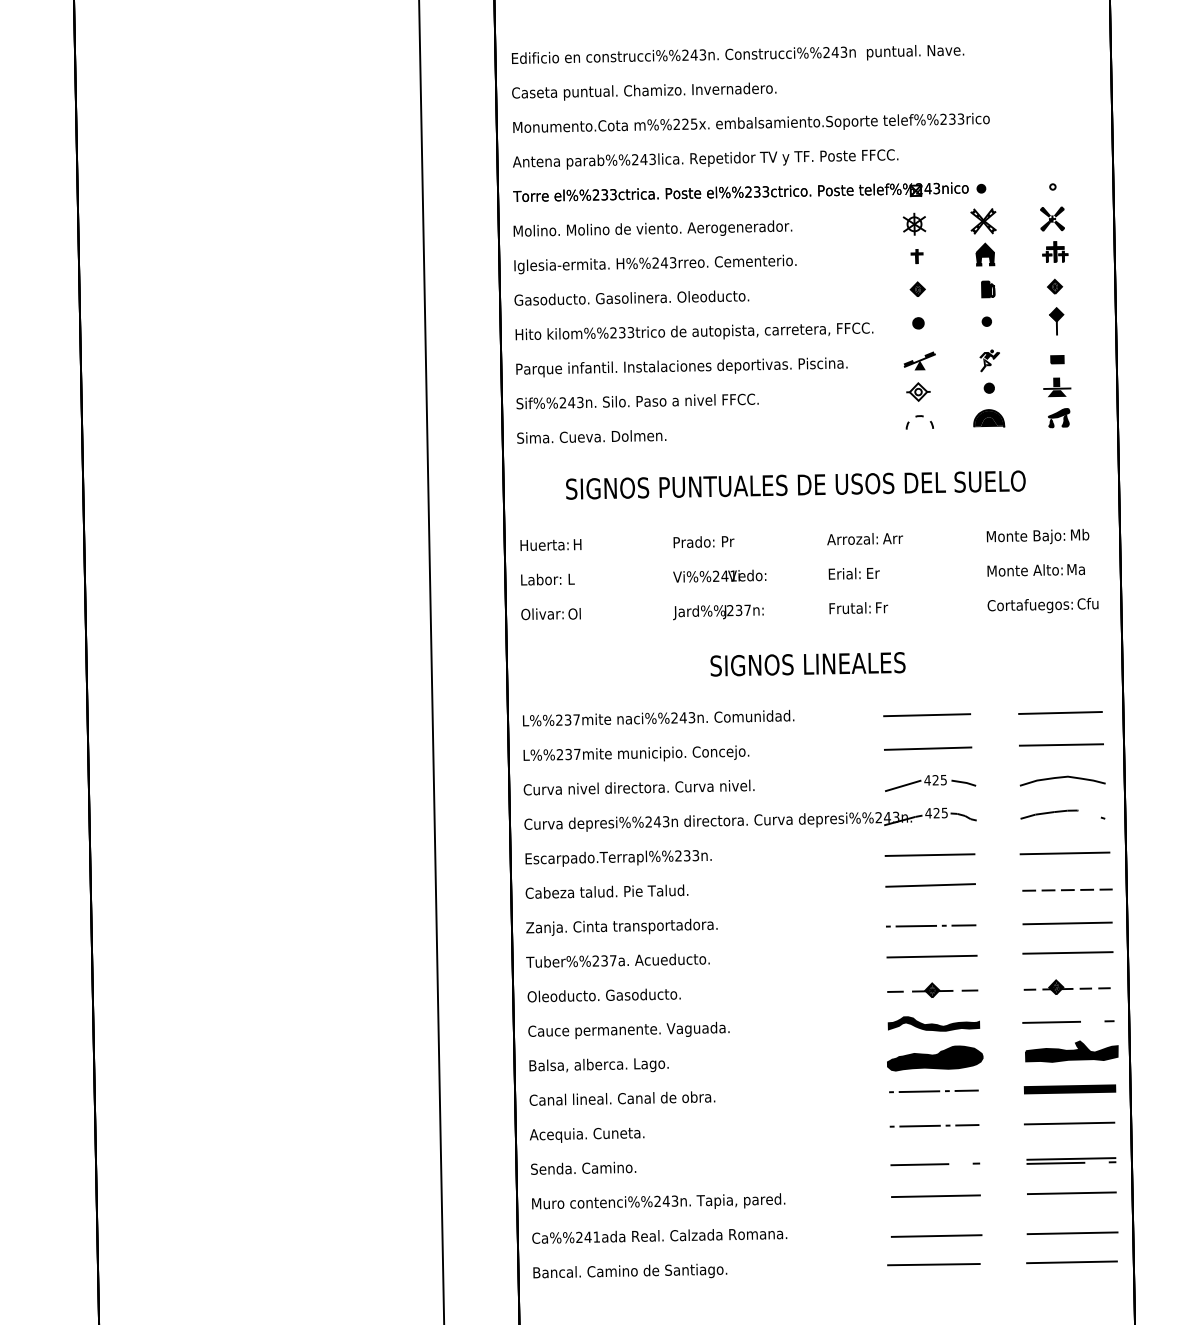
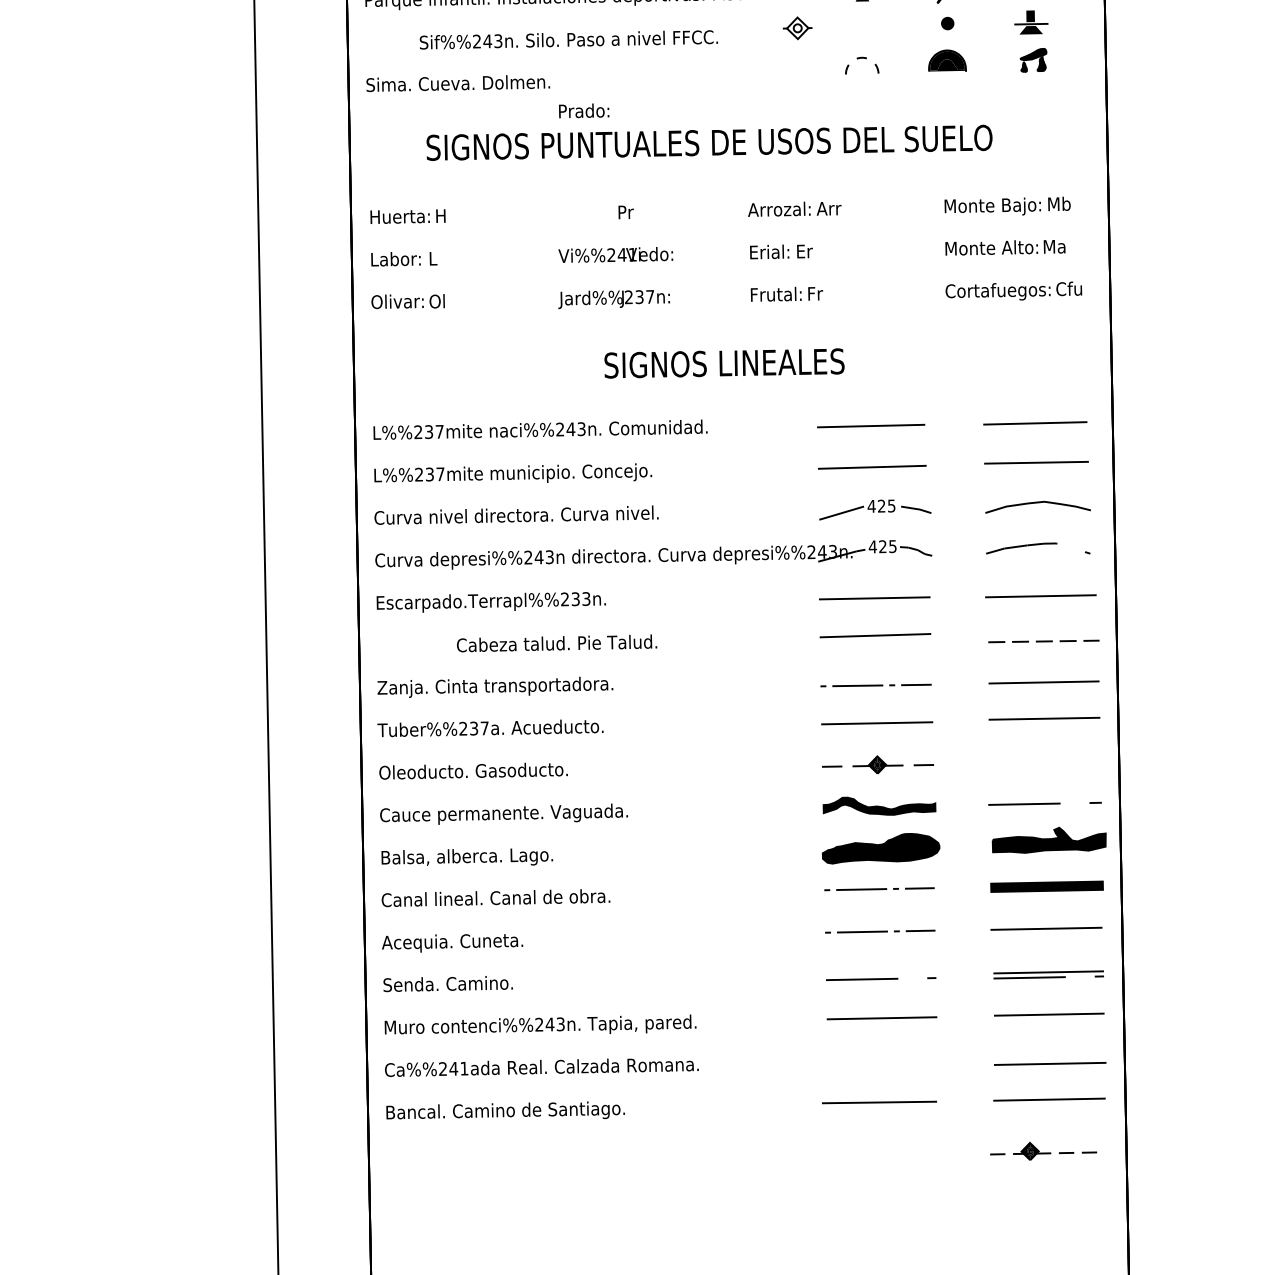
part: (918, 391) -> (797, 27), moved
text: (637, 401) -> (568, 39), moved
text: (693, 542) -> (583, 111), moved
text: (606, 891) -> (556, 643), moved
part: (1066, 986) -> (1042, 1150), moved
line: (936, 1235) -> (882, 1066), removed

